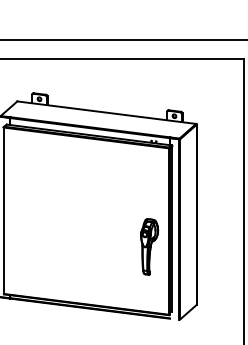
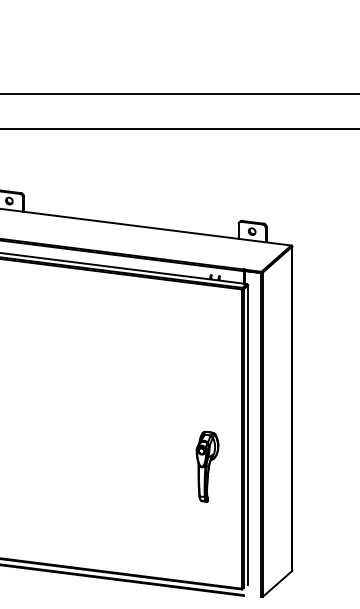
part: (149, 246) -> (207, 465), size x0.7

